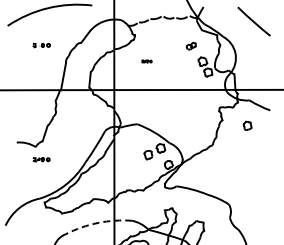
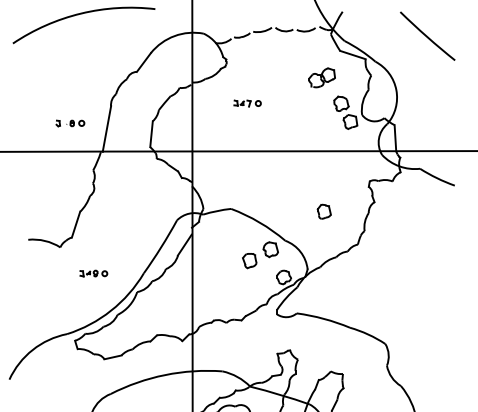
part: (41, 45) -> (69, 123), moved
part: (190, 45) -> (320, 76), size x1.67
part: (146, 61) -> (246, 103), size x1.67
part: (247, 125) -> (323, 211), moved
part: (41, 159) -> (93, 273), moved
arc: (98, 222) -> (165, 374), dashed -> solid

